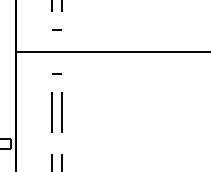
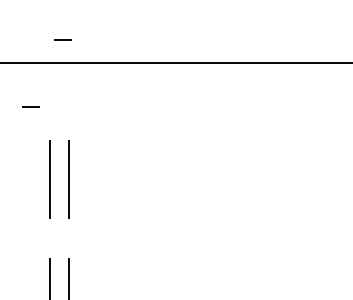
line: (56, 29) -> (62, 39), moved
line: (56, 73) -> (30, 106), moved

